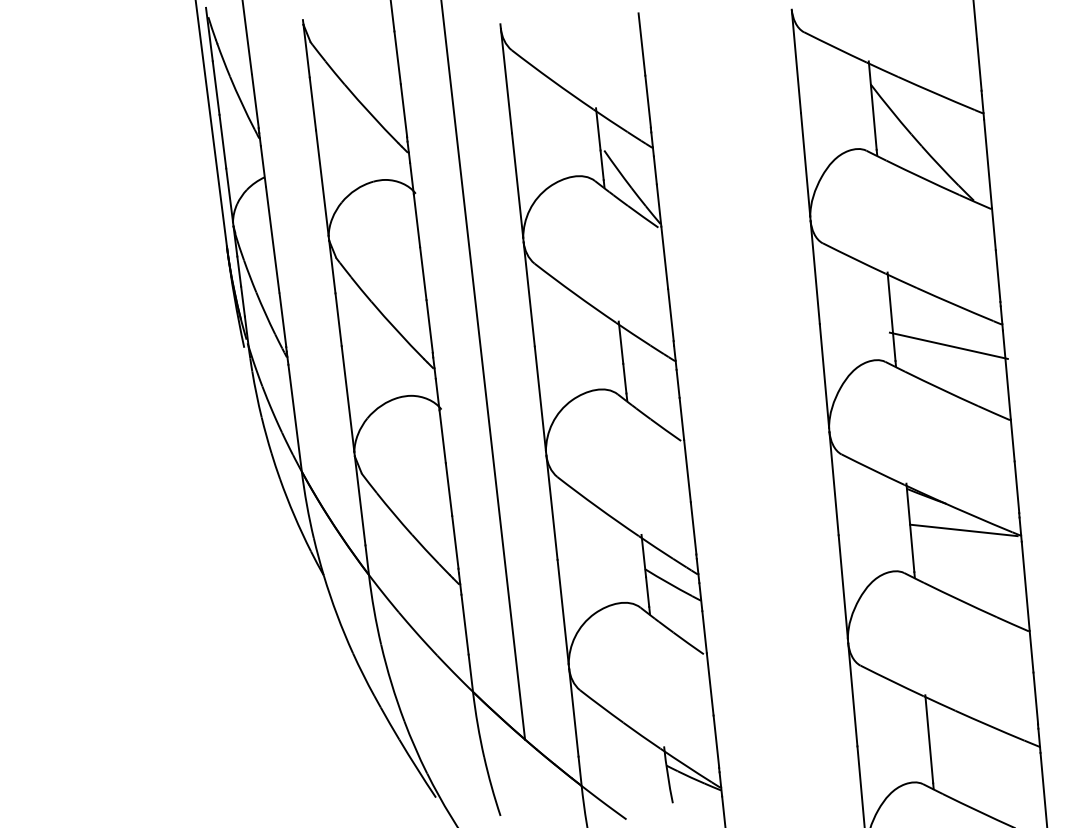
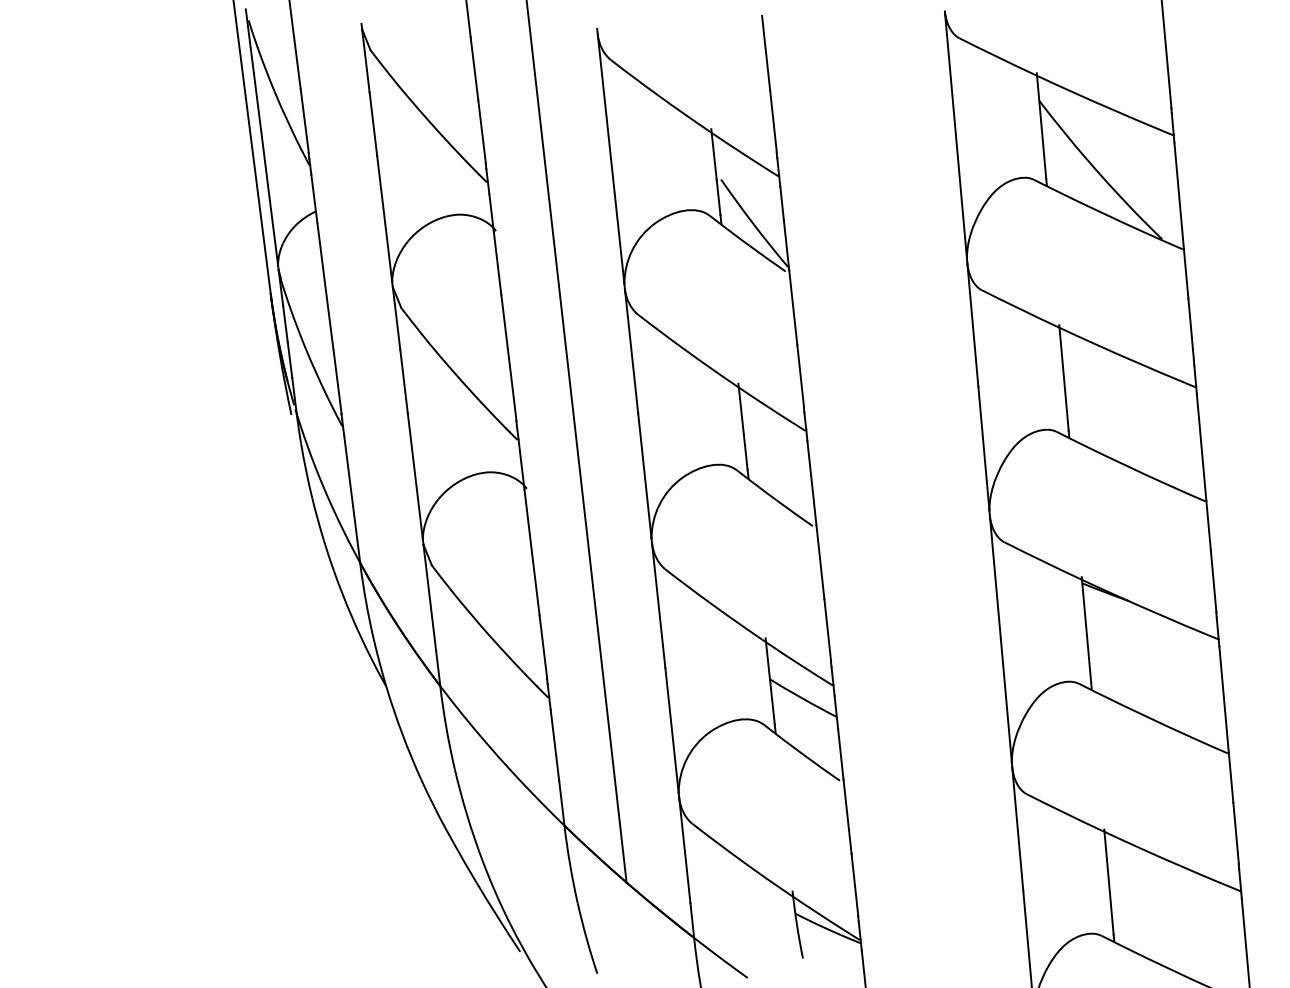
line: (948, 345) -> (1131, 412), removed
line: (964, 530) -> (1150, 632), removed

